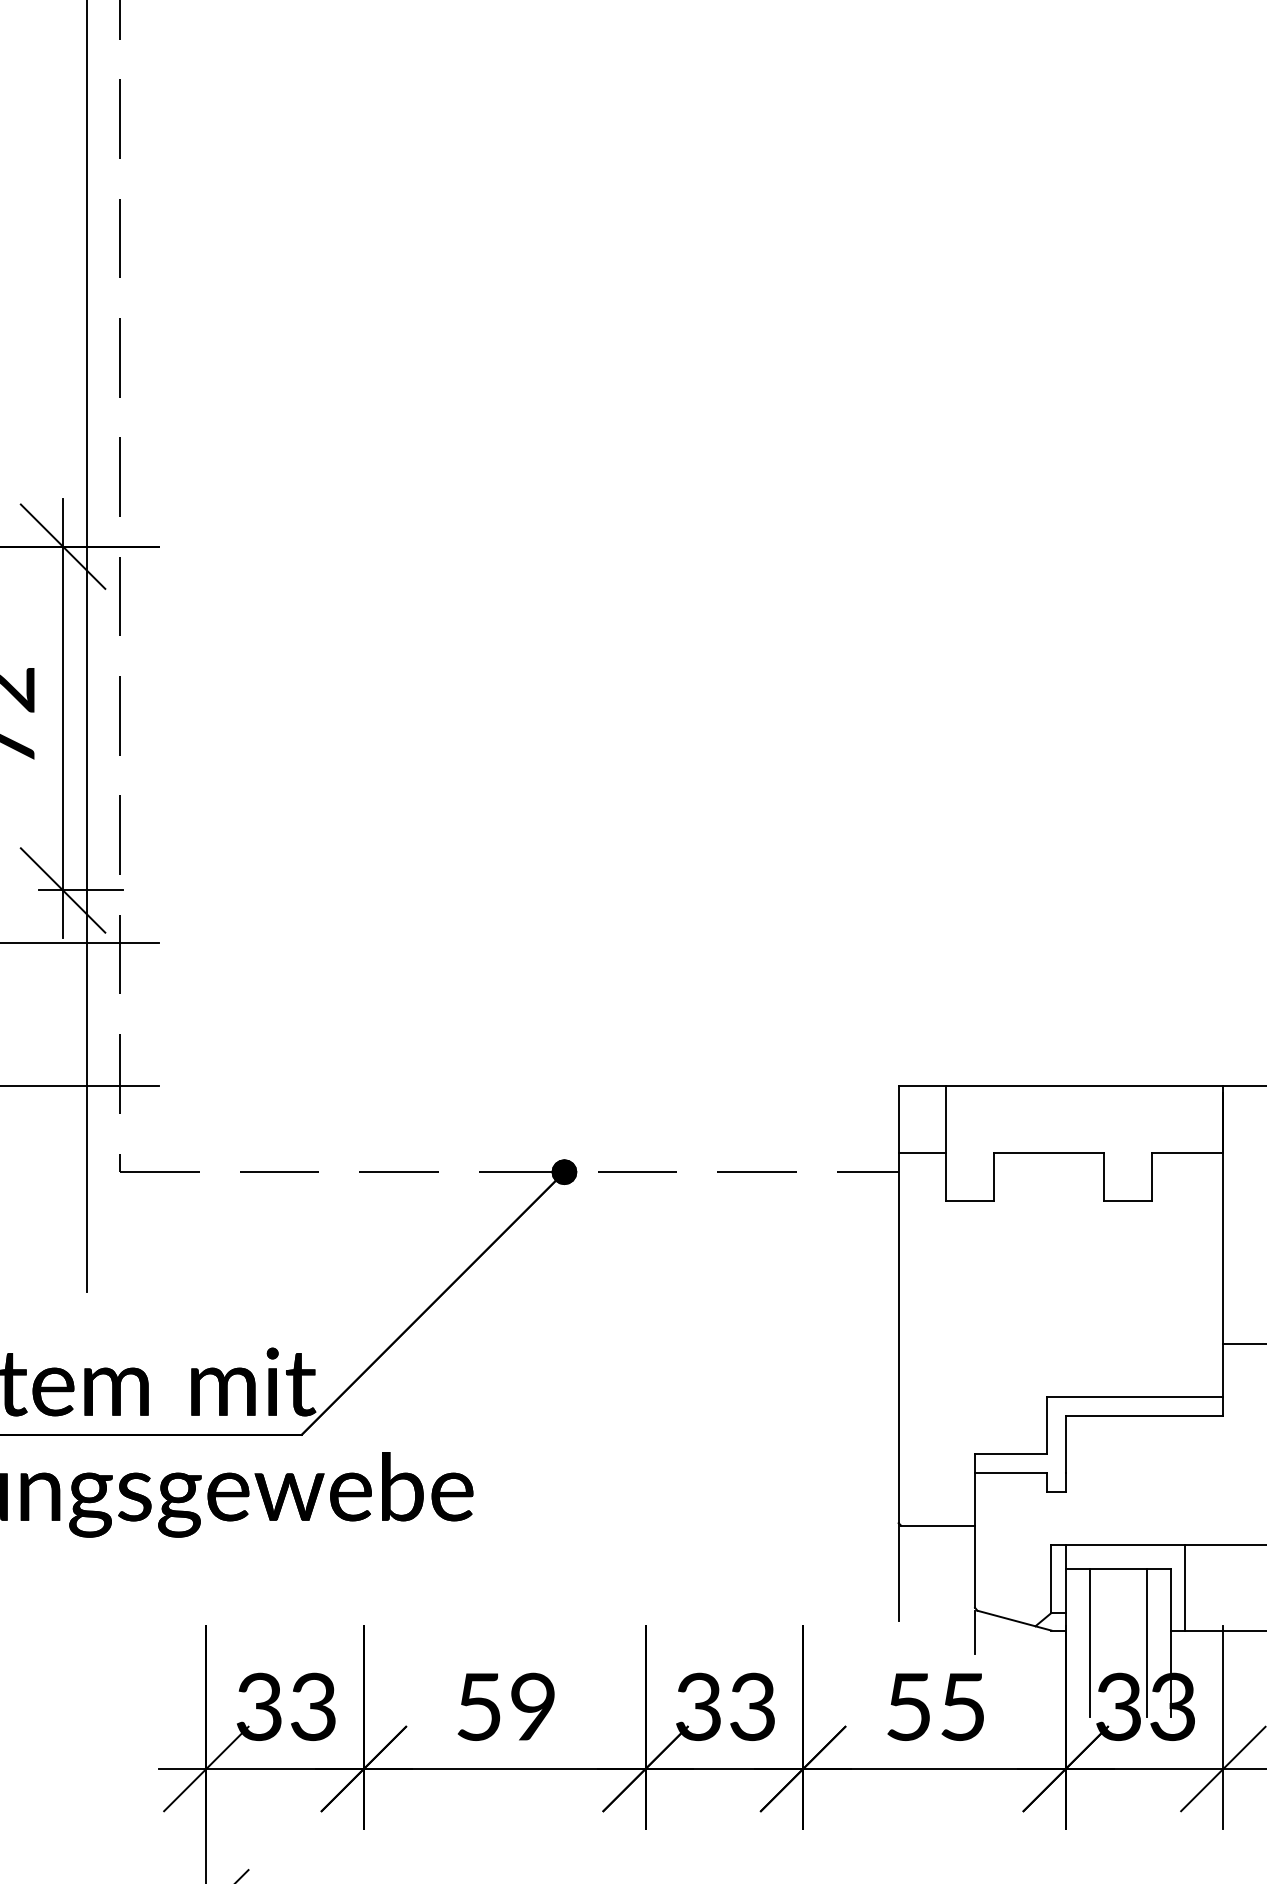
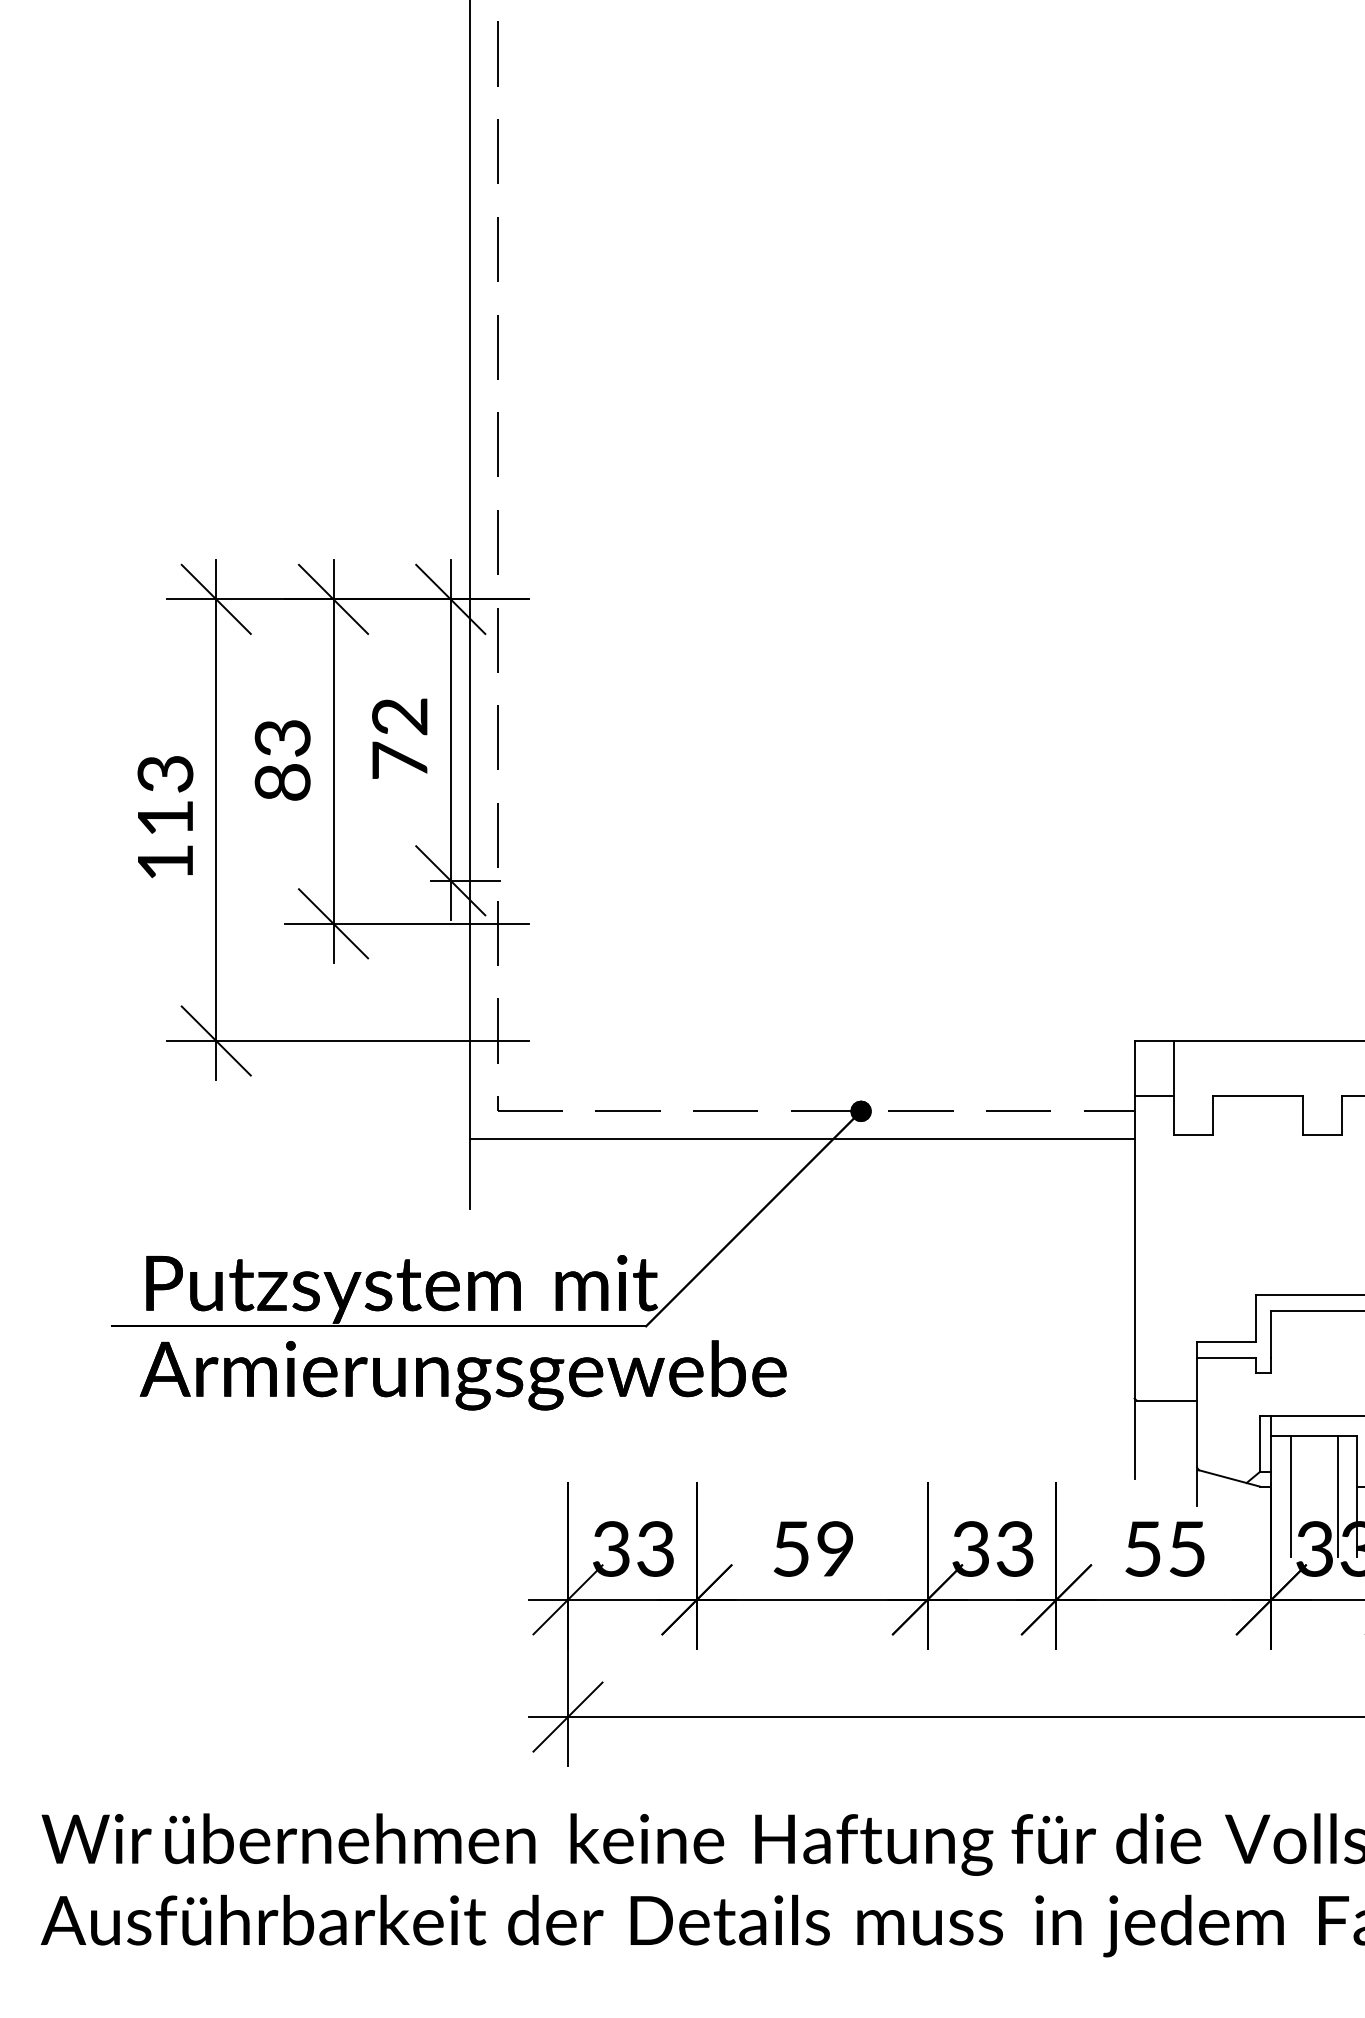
line: (492, 1205) -> (802, 1138), added

